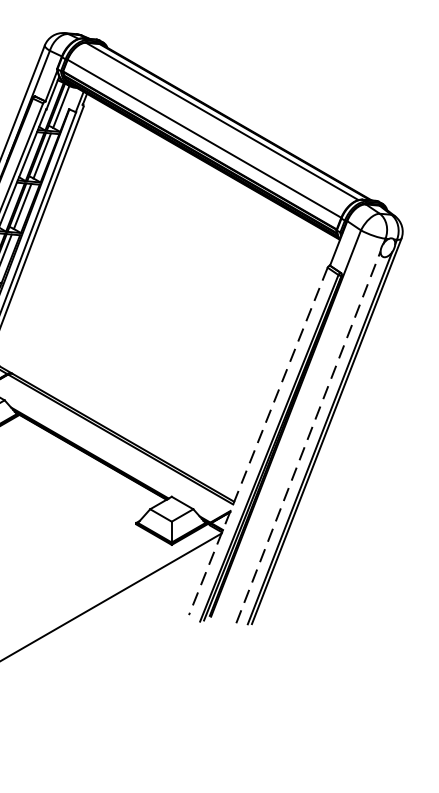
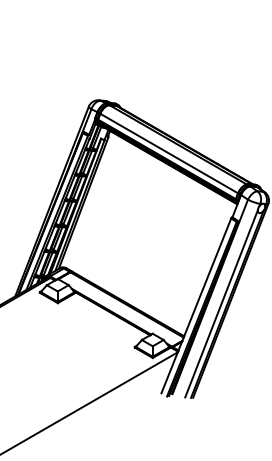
line: (308, 436) -> (221, 303), dashed -> solid
line: (258, 442) -> (196, 306), dashed -> solid

